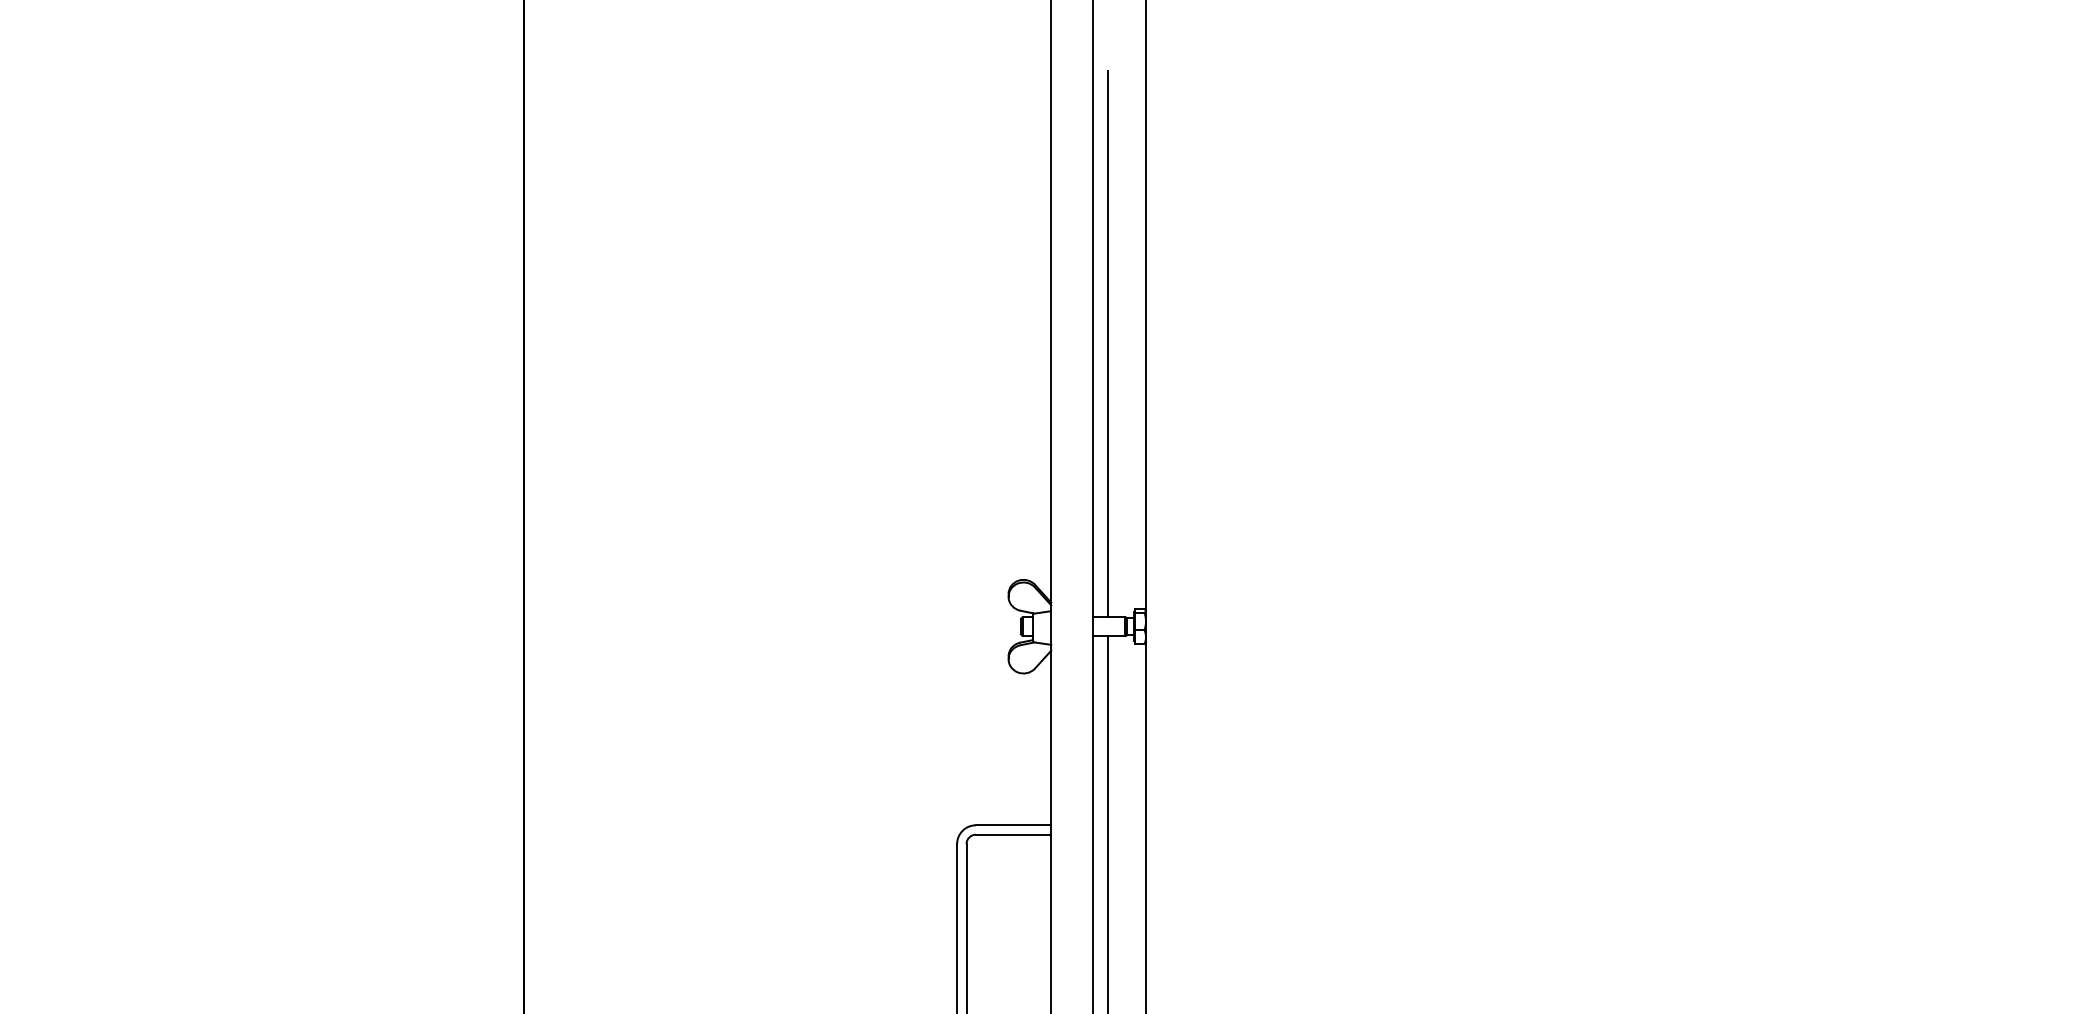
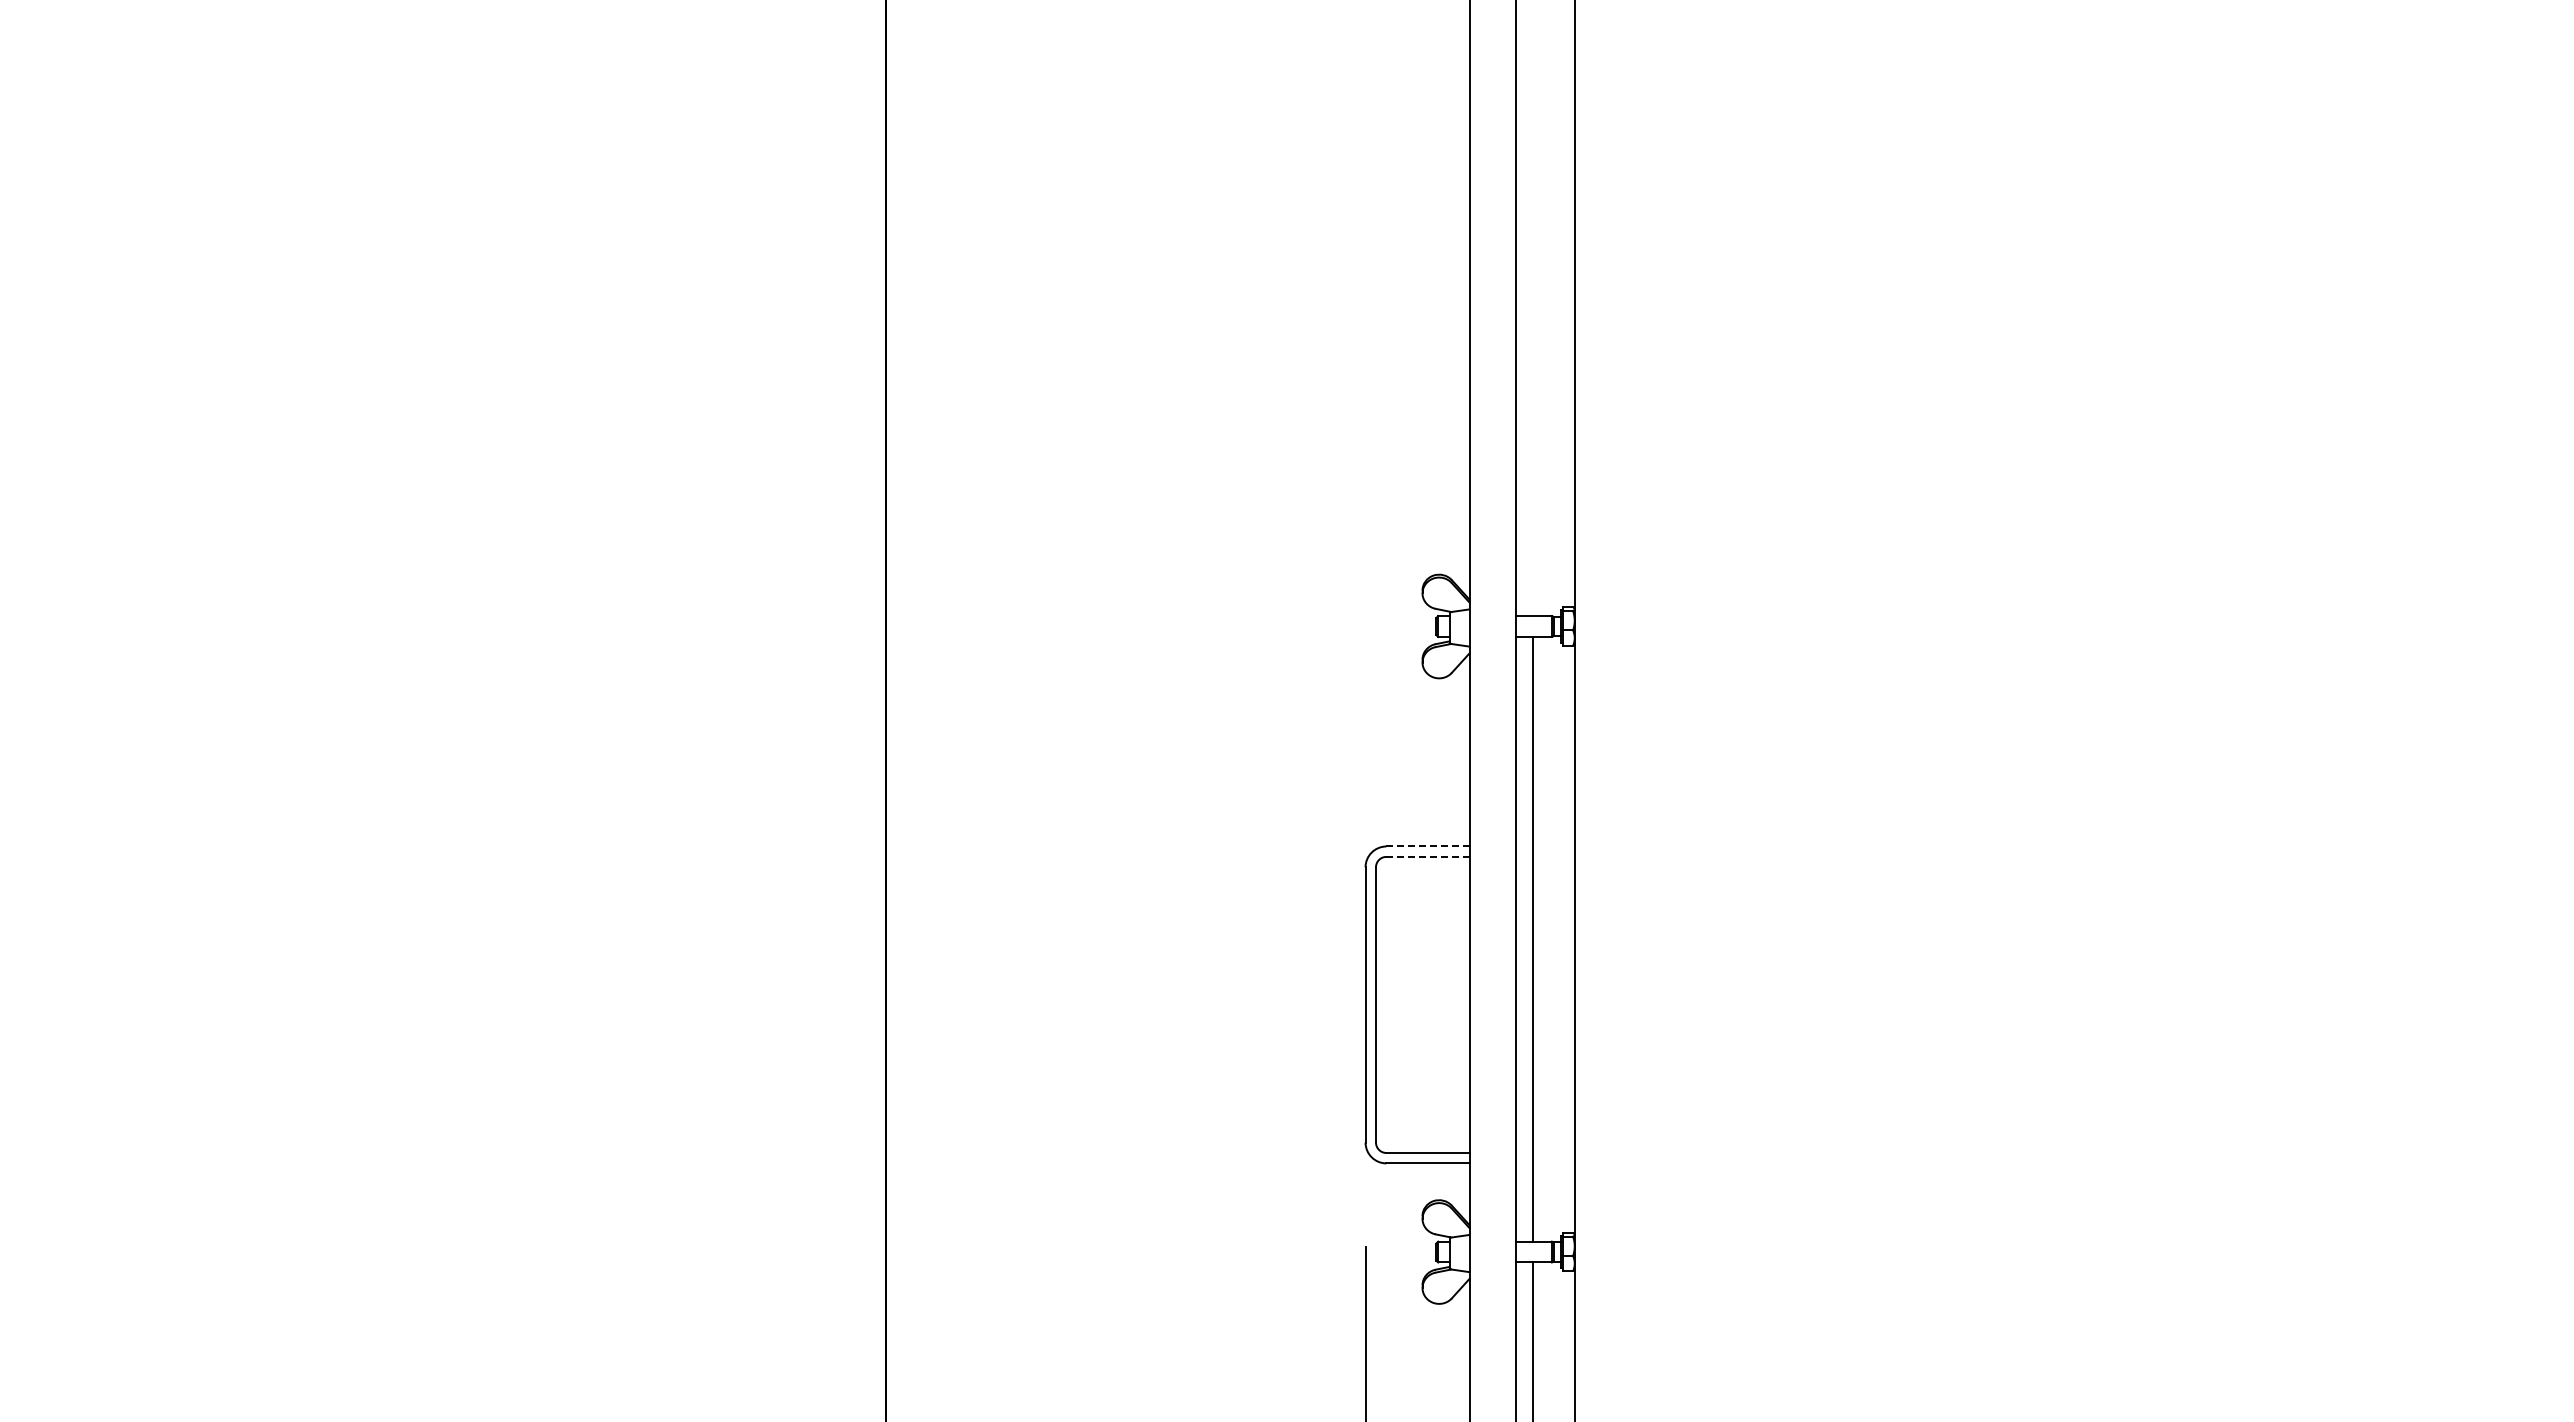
line: (1108, 344) -> (1533, 313), removed
line: (1013, 825) -> (1428, 846), solid -> dashed
line: (1013, 834) -> (1428, 856), solid -> dashed

